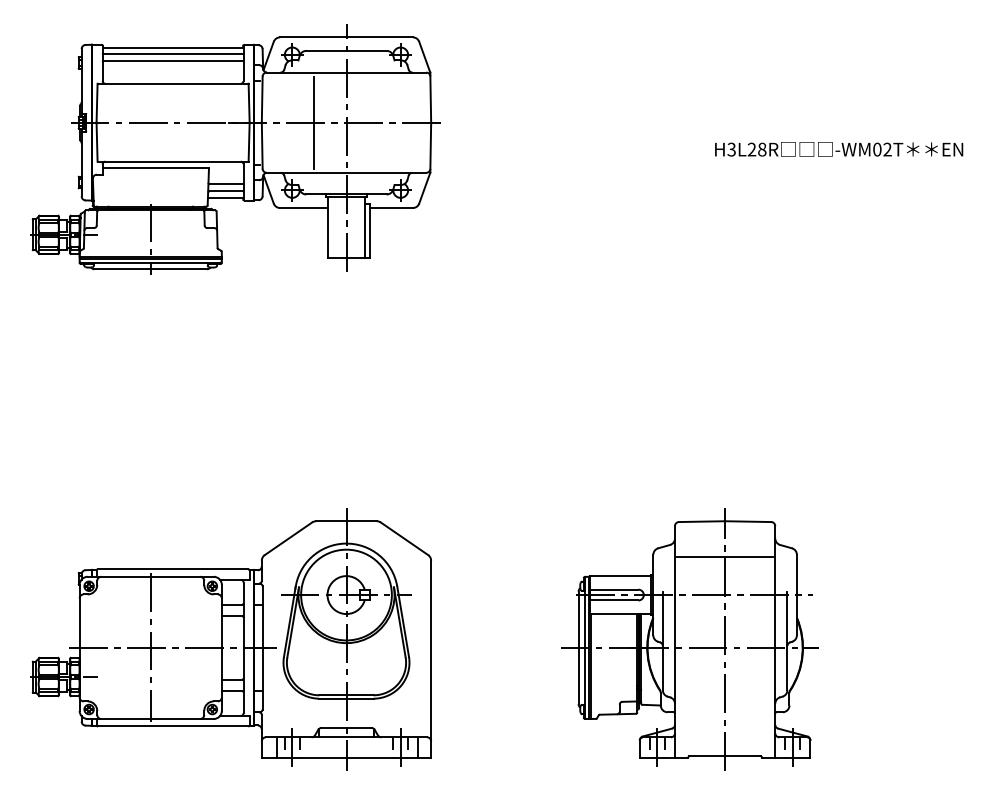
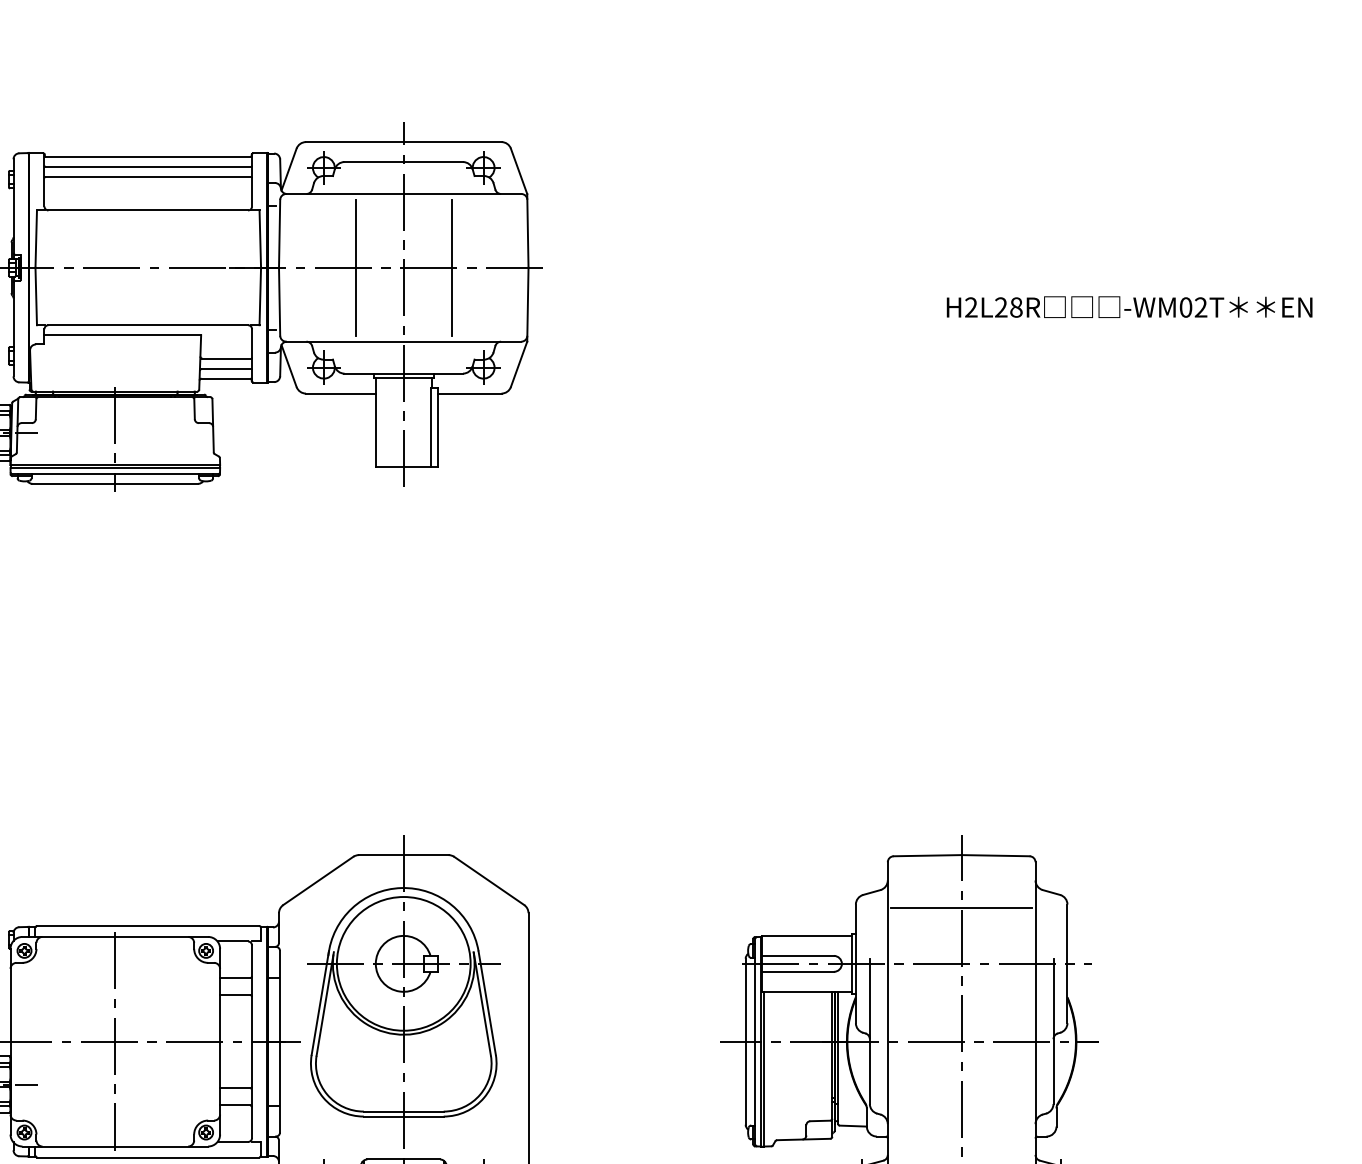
line: (379, 122) -> (452, 267), added
text: (731, 149) -> (971, 307), H3L28R -> H2L28R

